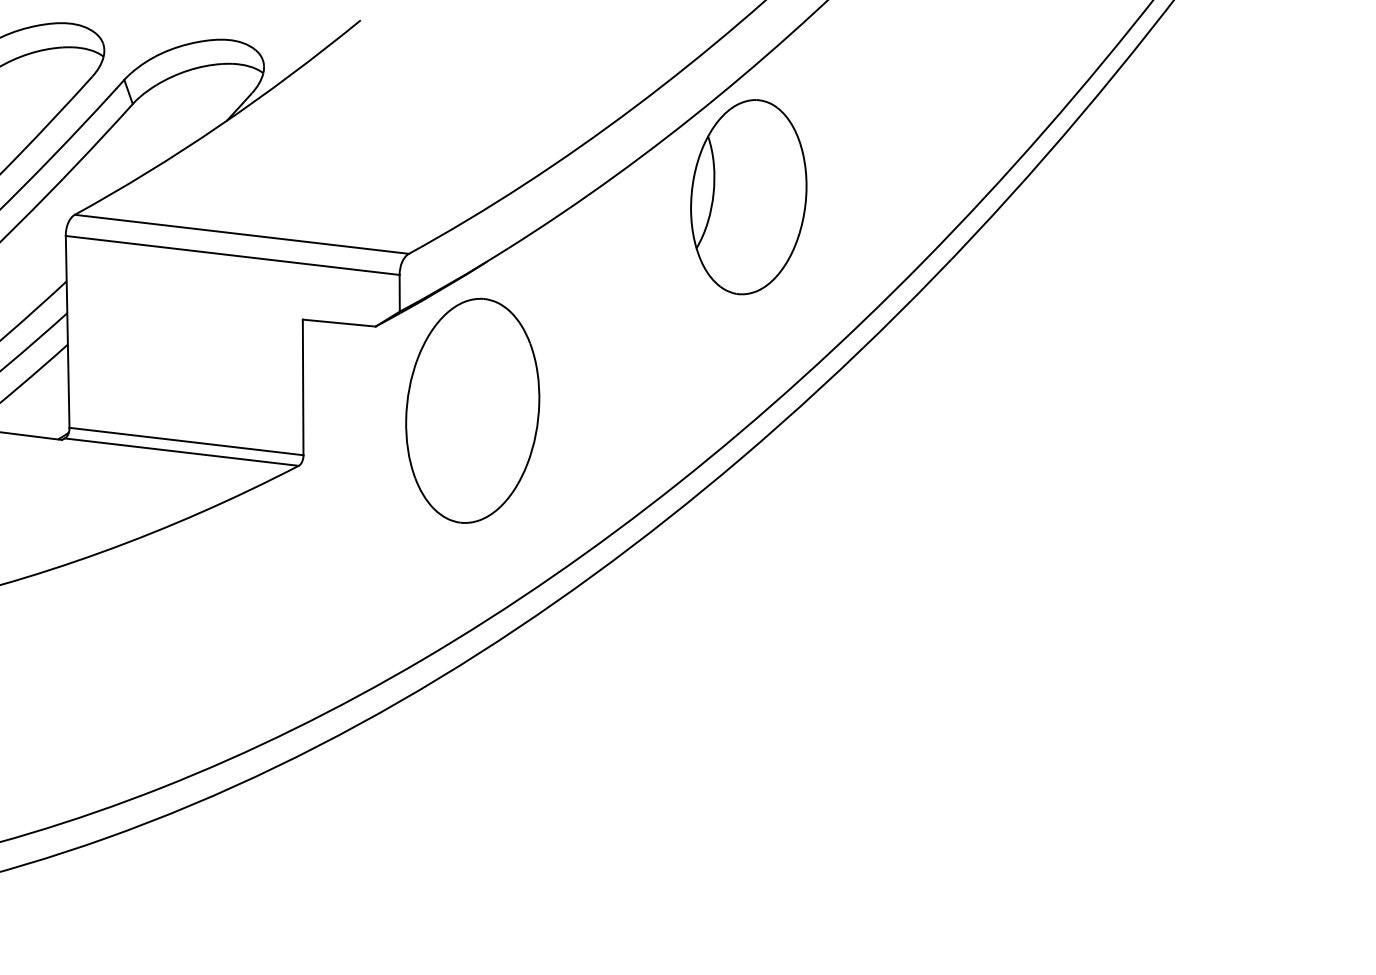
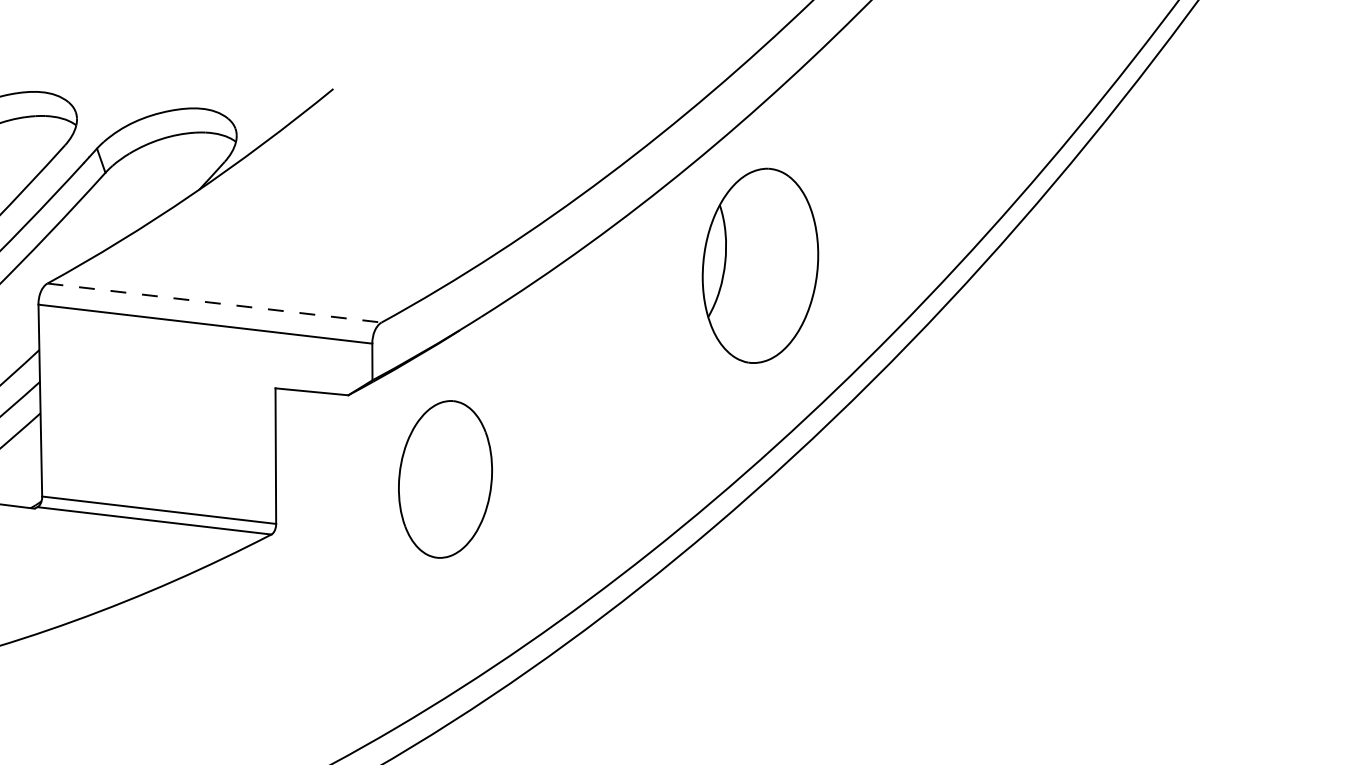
part: (748, 197) -> (760, 266), moved
line: (242, 234) -> (215, 303), solid -> dashed
part: (472, 410) -> (445, 479), size x0.7

